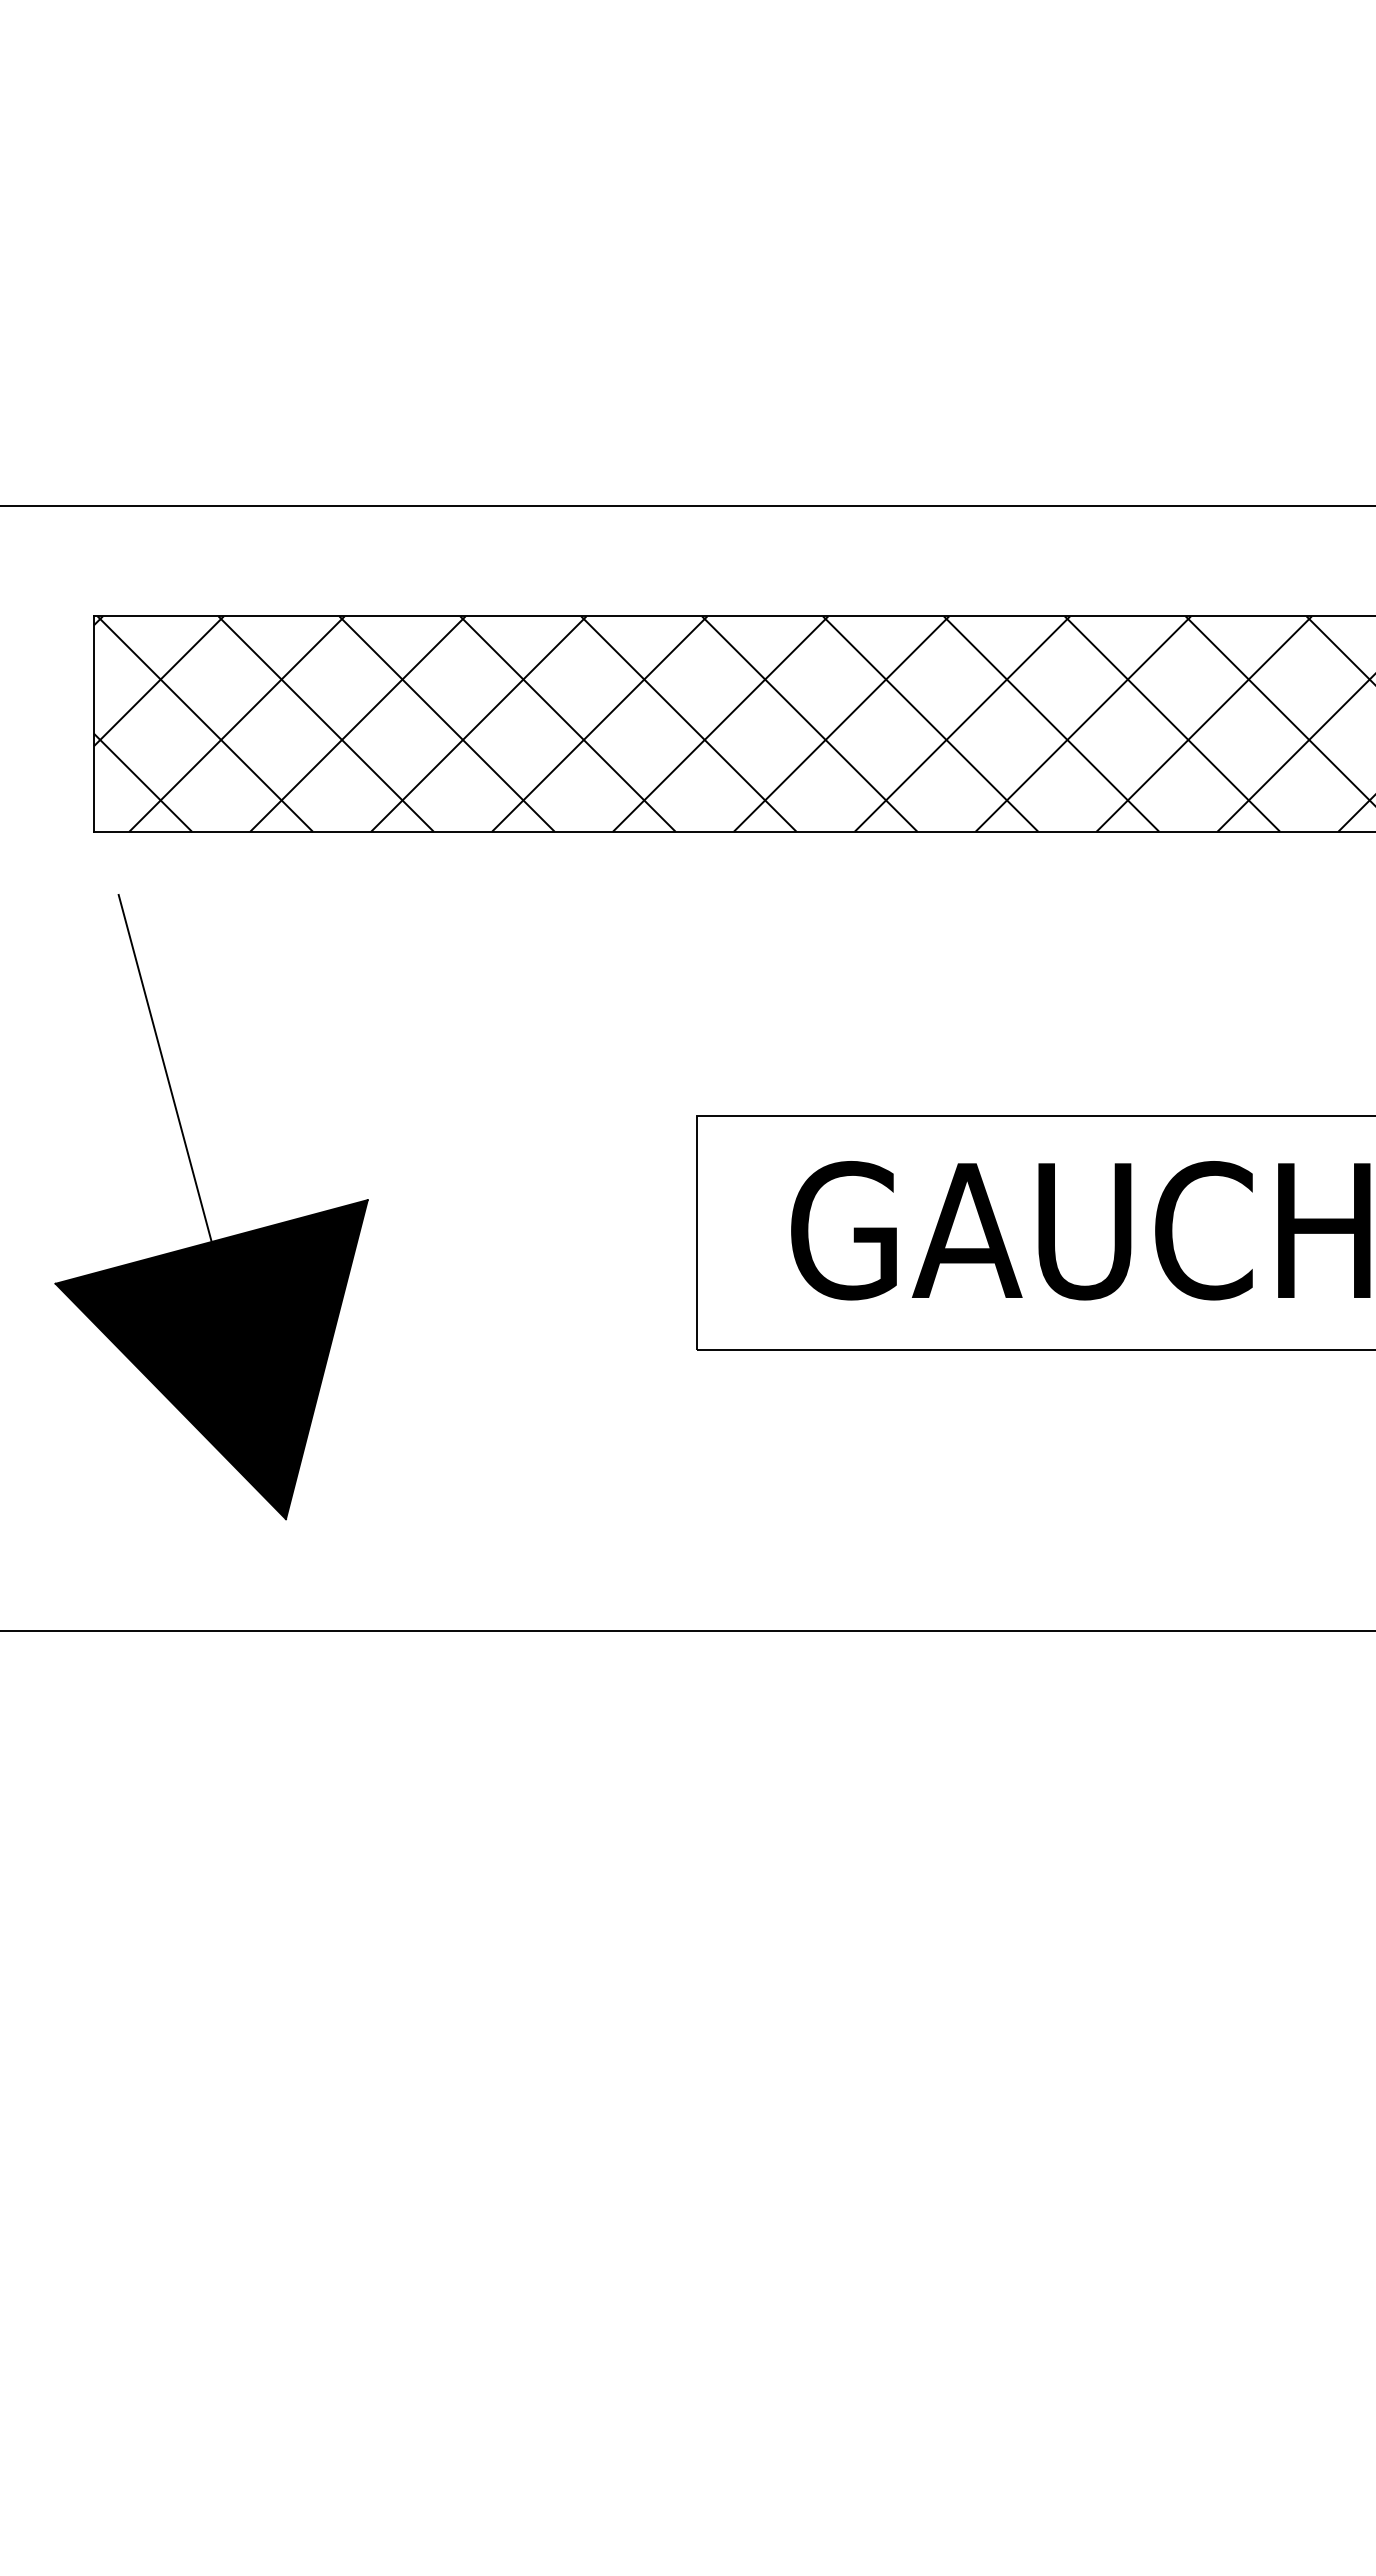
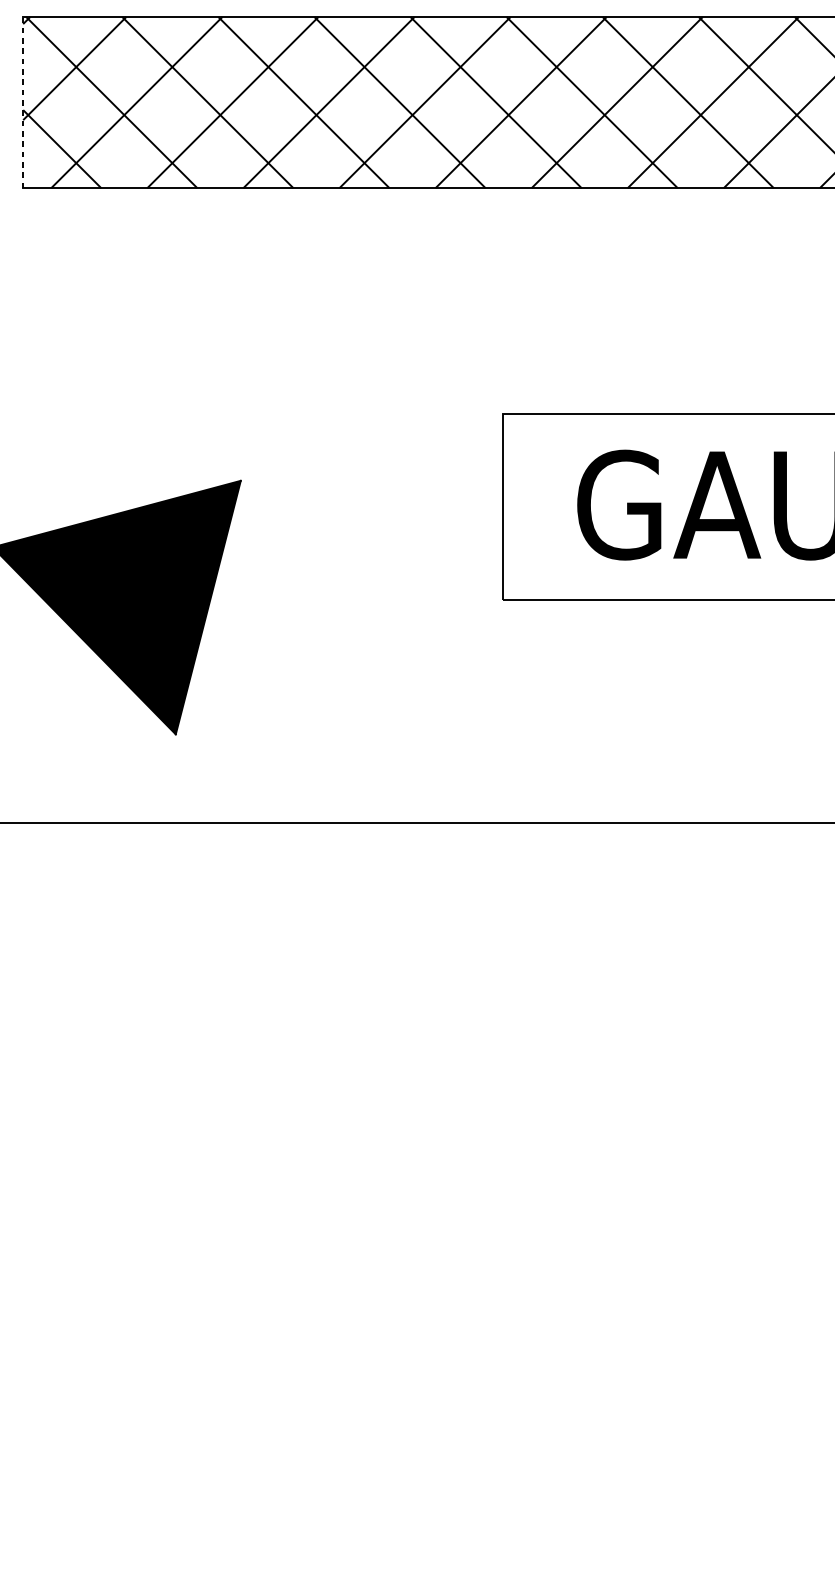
line: (93, 724) -> (22, 102), solid -> dashed
line: (164, 1067) -> (79, 375), removed

